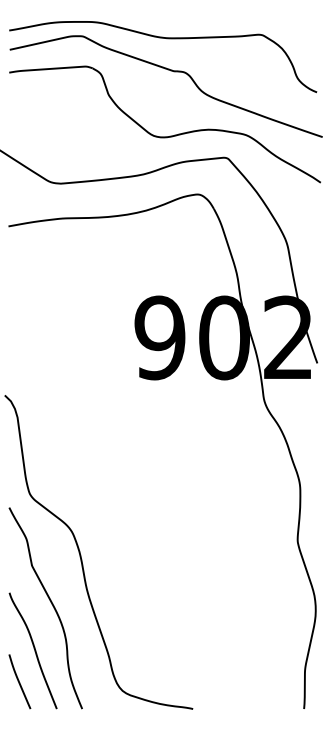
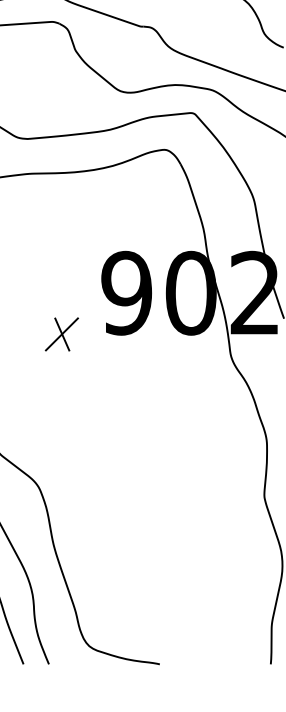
part: (95, 379) -> (62, 334), added

